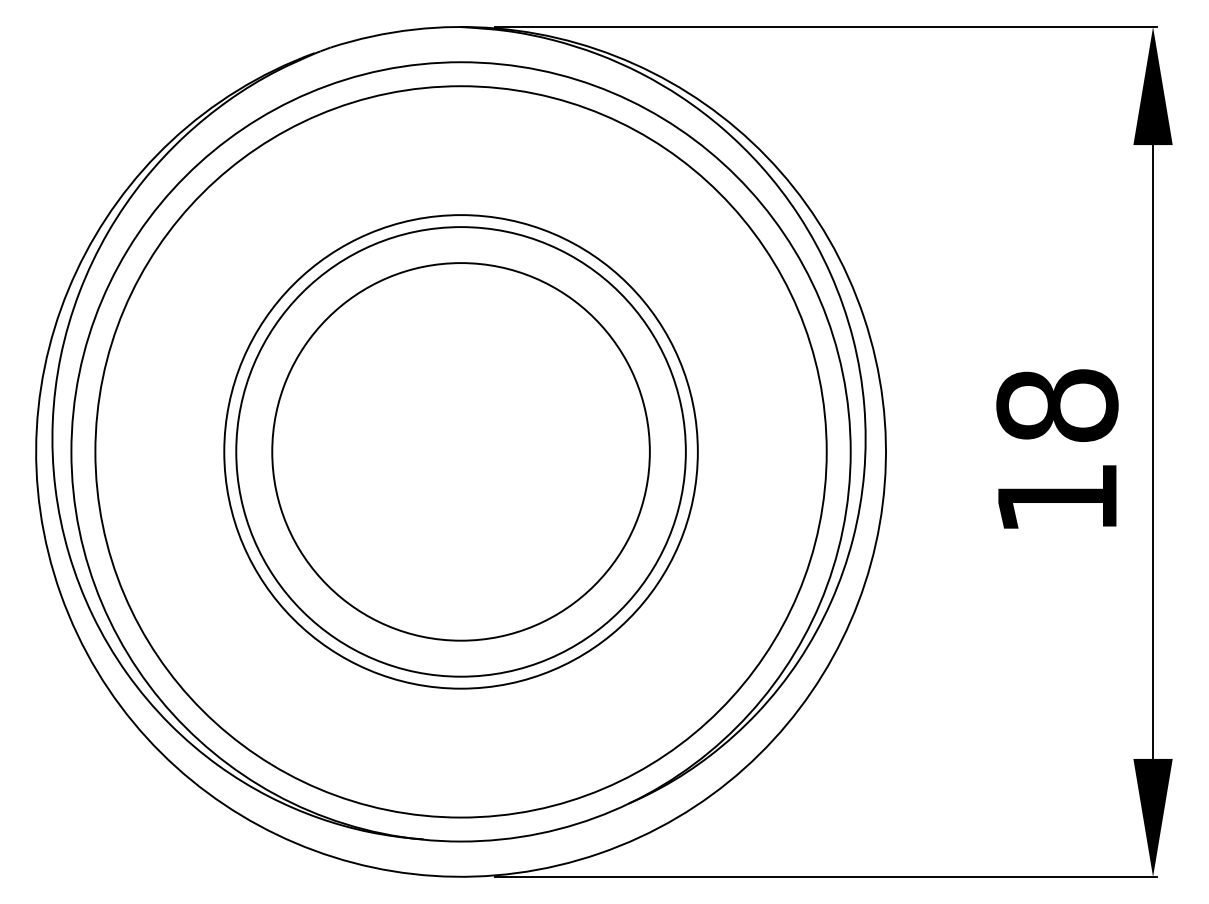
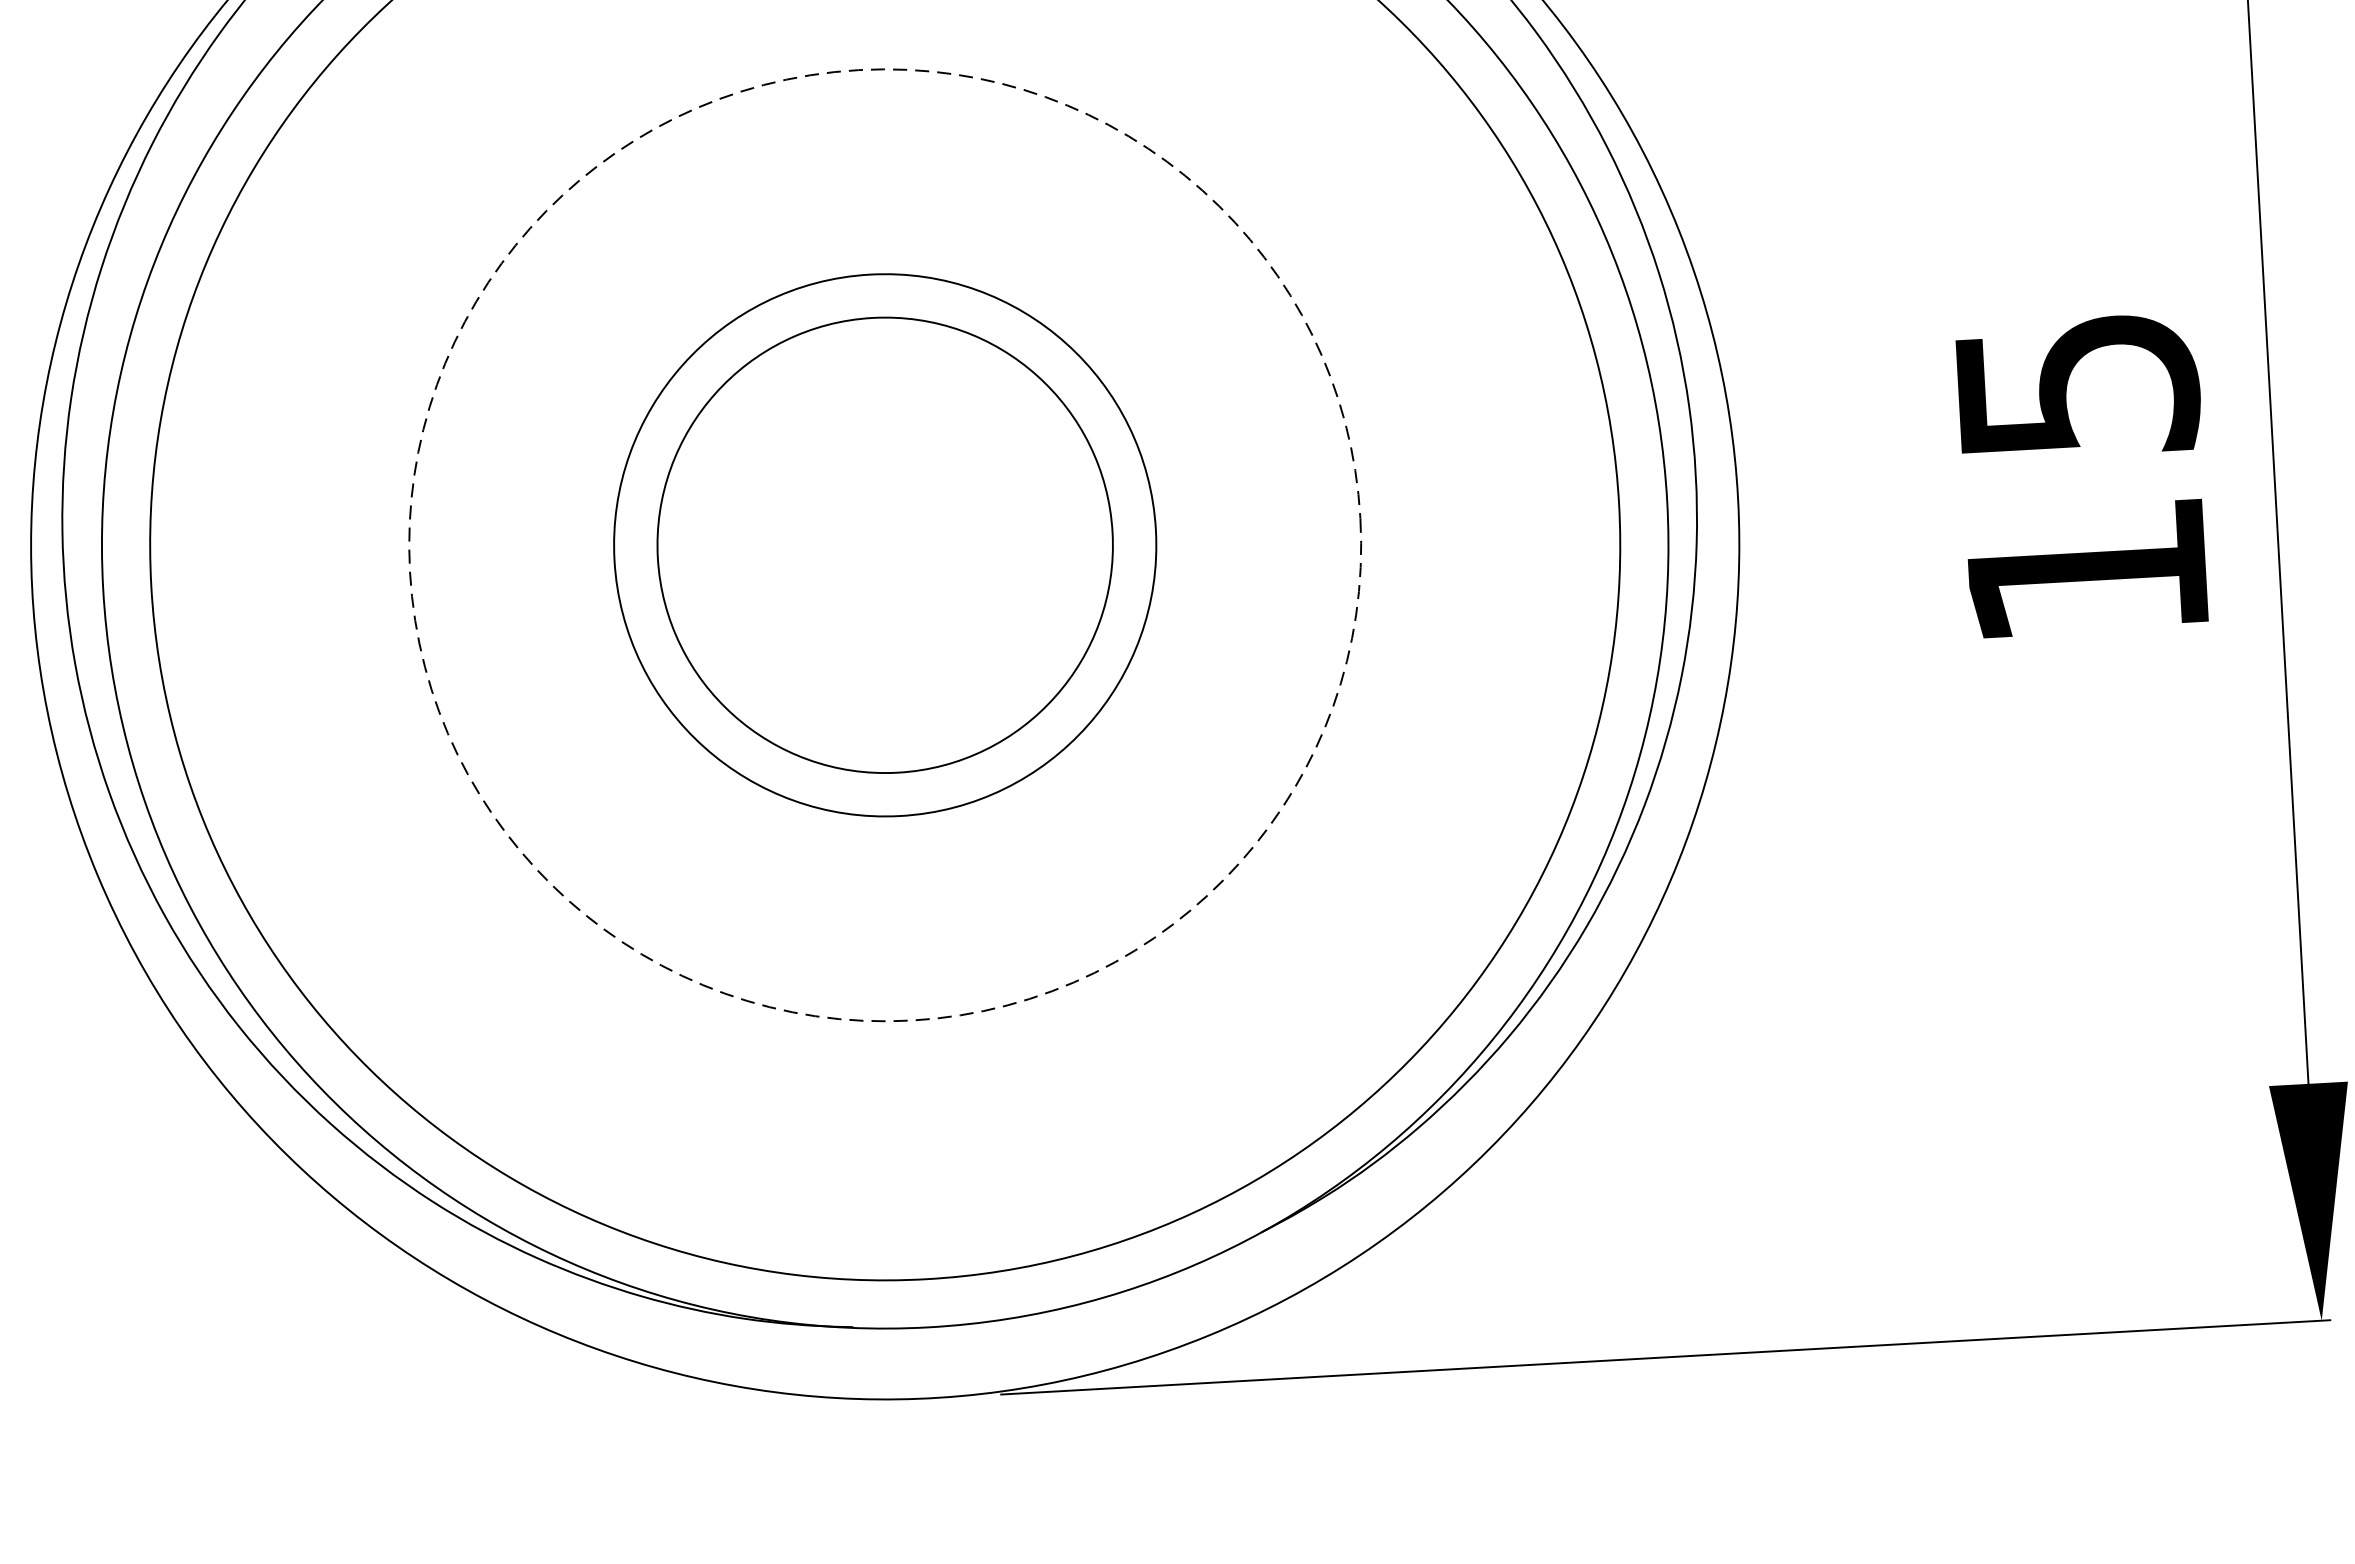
text: (1057, 405) -> (2077, 385), 18 -> 15
circle: (460, 451) -> (884, 544), size x0.6
circle: (460, 451) -> (884, 544), size x0.6
circle: (460, 451) -> (884, 544), solid -> dashed

